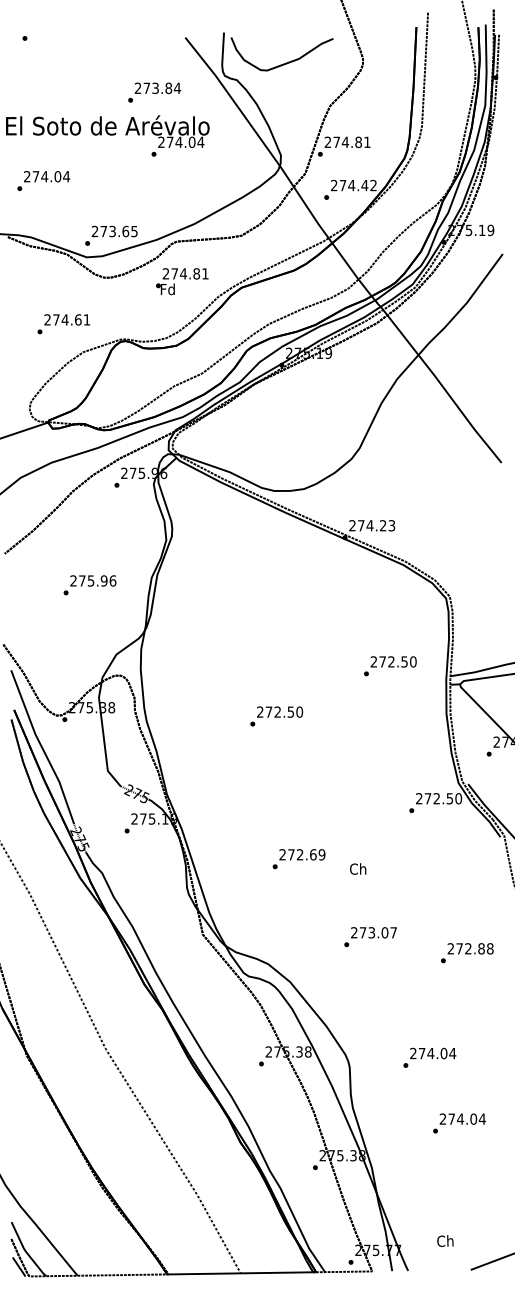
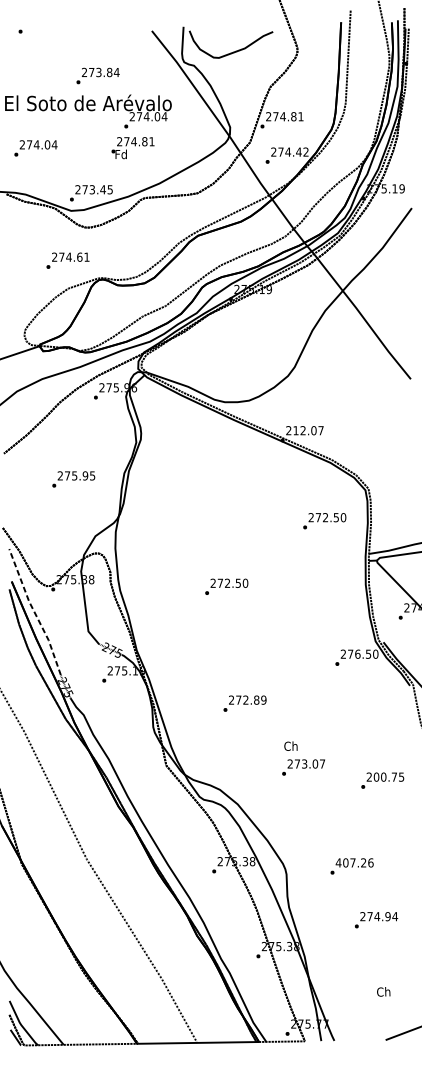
text: (154, 92) -> (97, 75), moved
text: (125, 231) -> (102, 189), 273.65 -> 273.45
text: (182, 281) -> (133, 147), moved
text: (63, 324) -> (67, 260), moved
text: (376, 525) -> (308, 430), 274.23 -> 212.07
text: (112, 580) -> (92, 475), 275.96 -> 275.95
text: (390, 666) -> (324, 521), moved
line: (42, 747) -> (34, 612), solid -> dashed
text: (436, 798) -> (357, 654), 272.50 -> 276.50
text: (313, 854) -> (256, 699), 272.69 -> 272.89
text: (358, 868) -> (291, 745), moved
text: (474, 948) -> (388, 776), 272.88 -> 200.75
text: (432, 1053) -> (354, 862), 274.04 -> 407.26
text: (473, 1118) -> (387, 916), 274.04 -> 274.94
text: (445, 1240) -> (383, 991), moved

